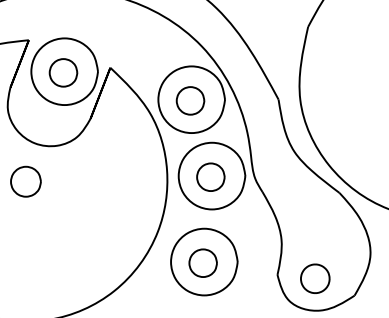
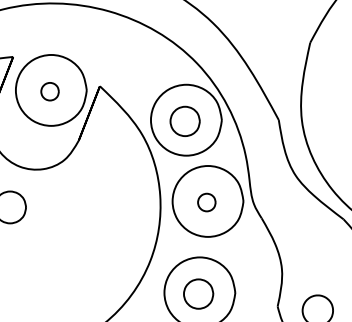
part: (63, 72) -> (50, 91), size x0.6
part: (210, 176) -> (206, 201), size x0.6

